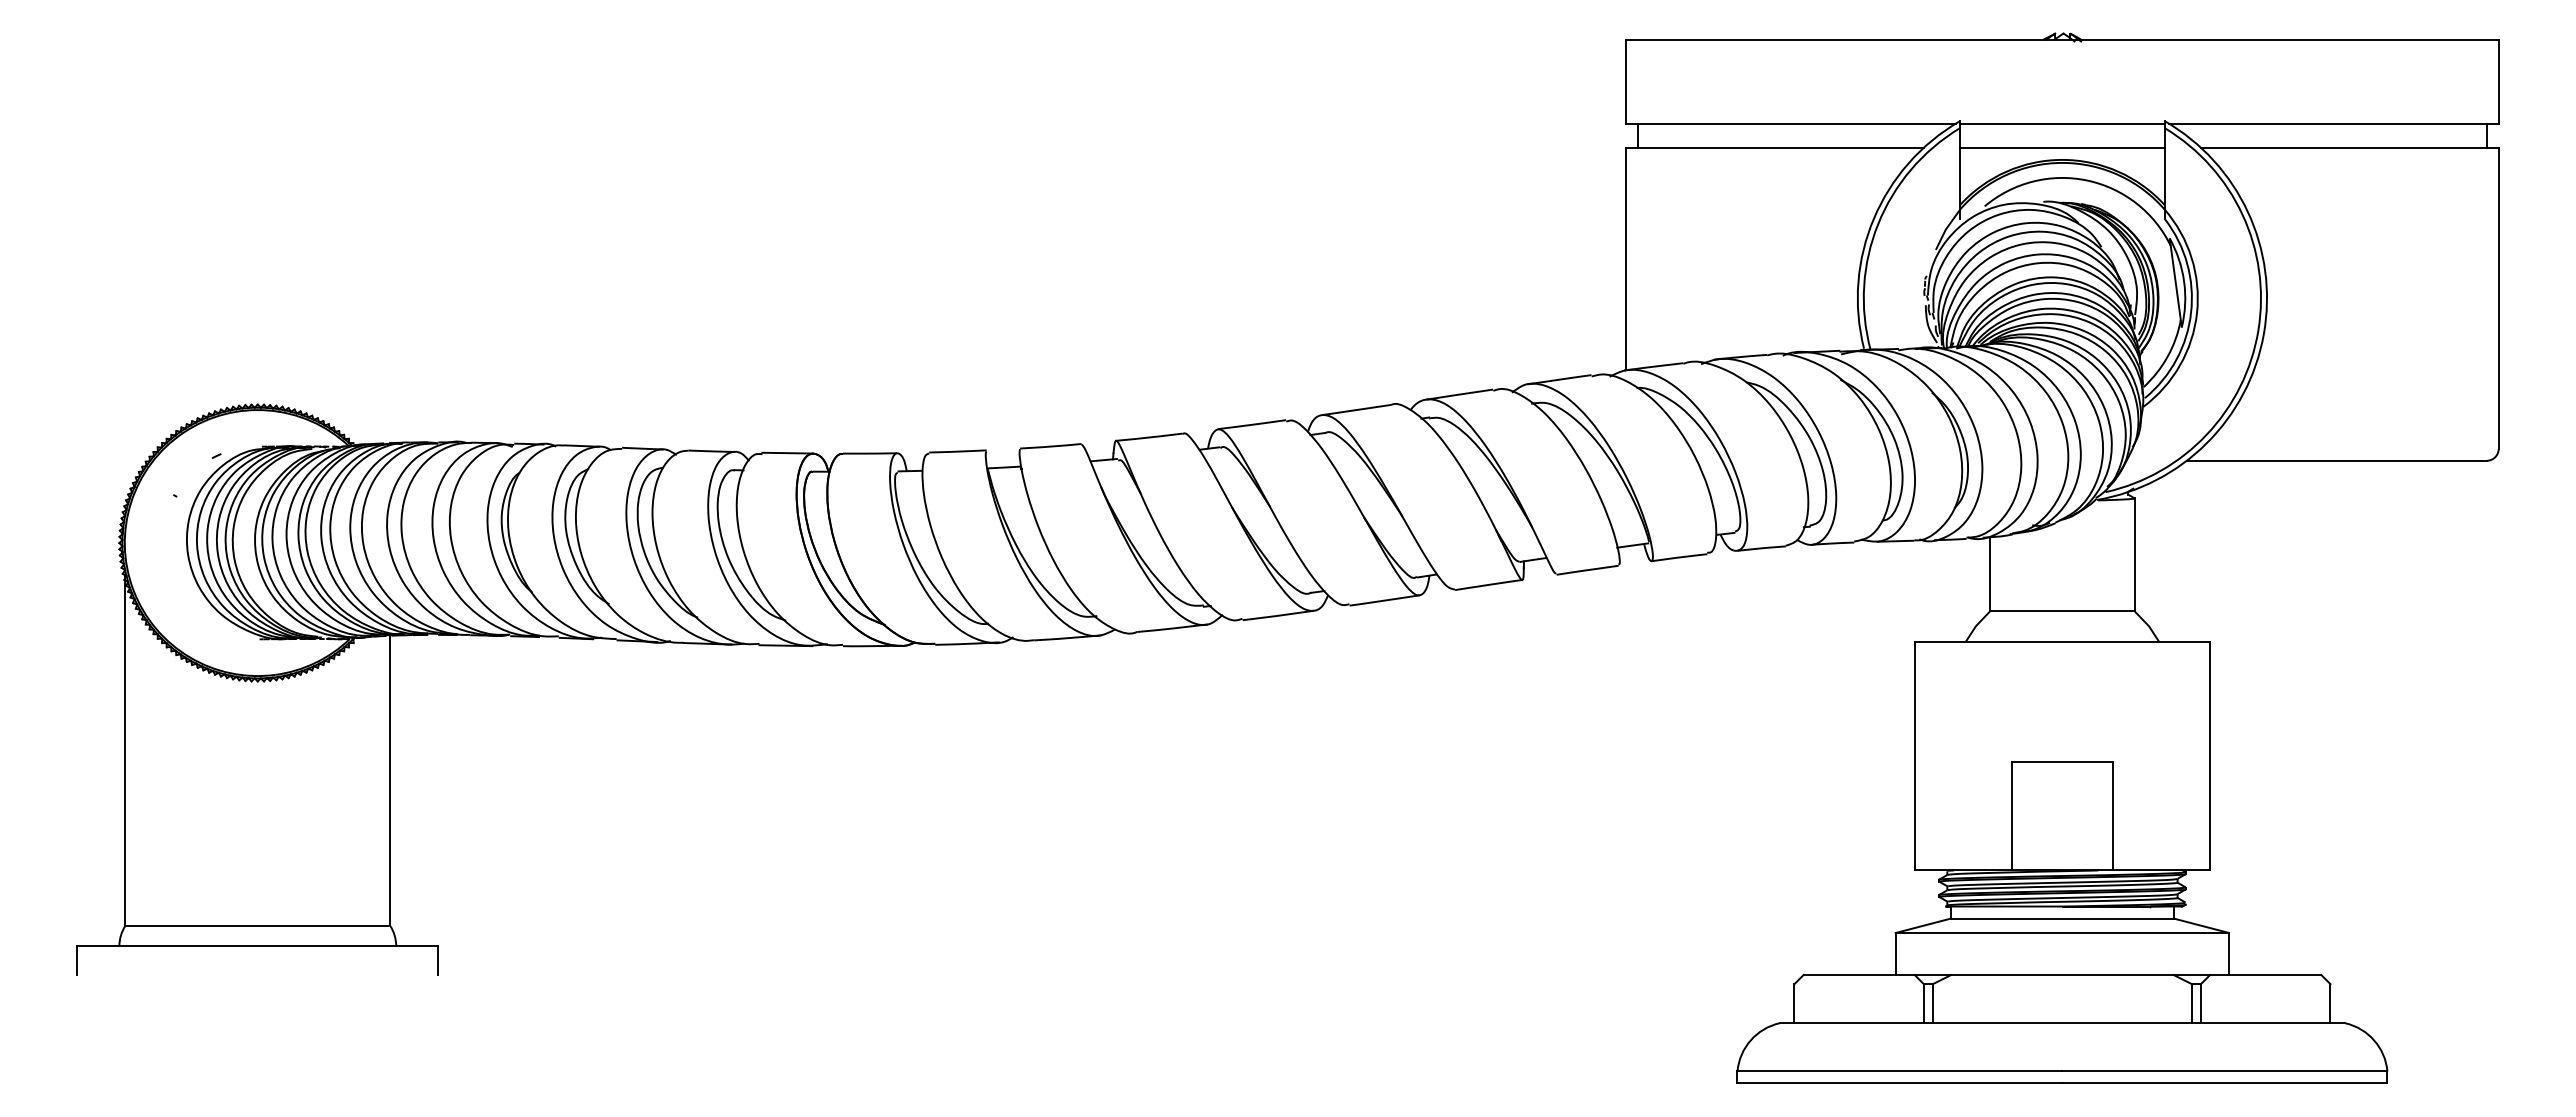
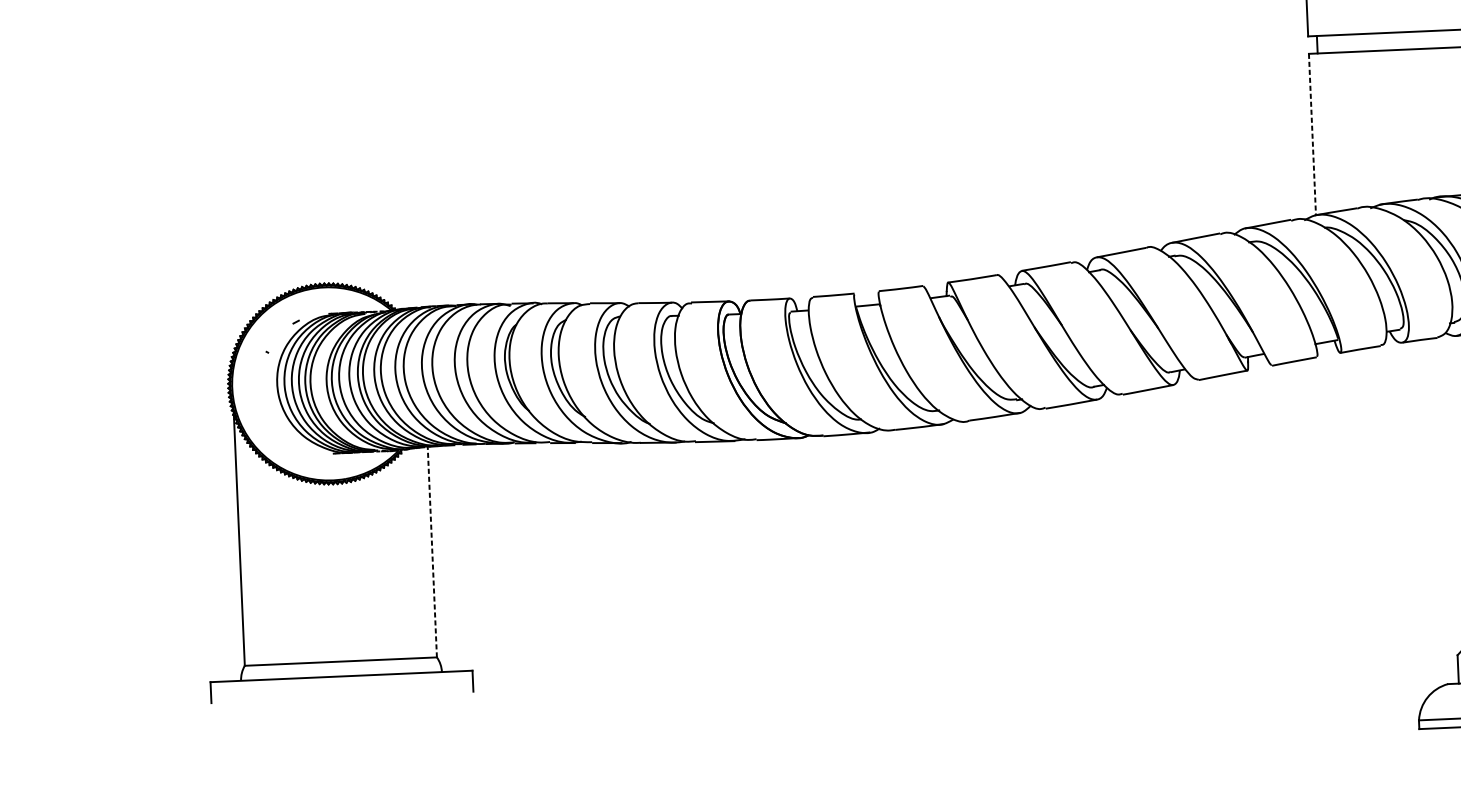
line: (1626, 259) -> (1312, 134), solid -> dashed
line: (390, 780) -> (432, 551), solid -> dashed

